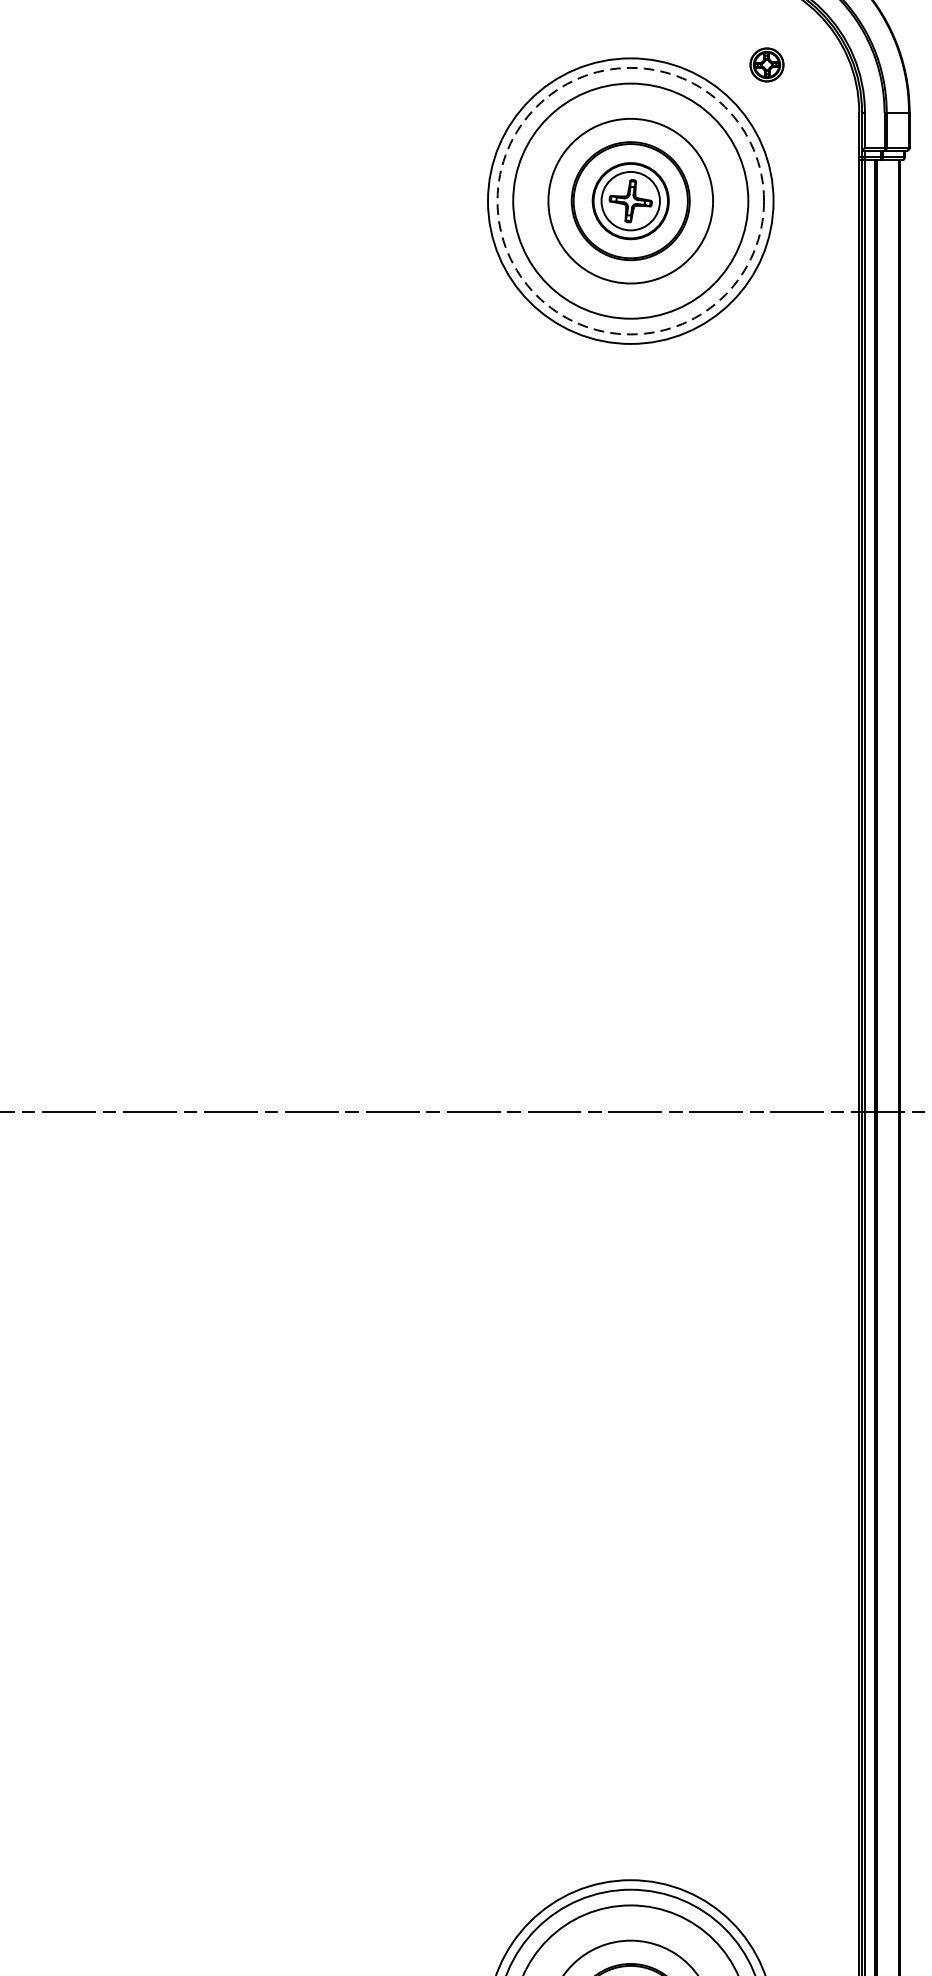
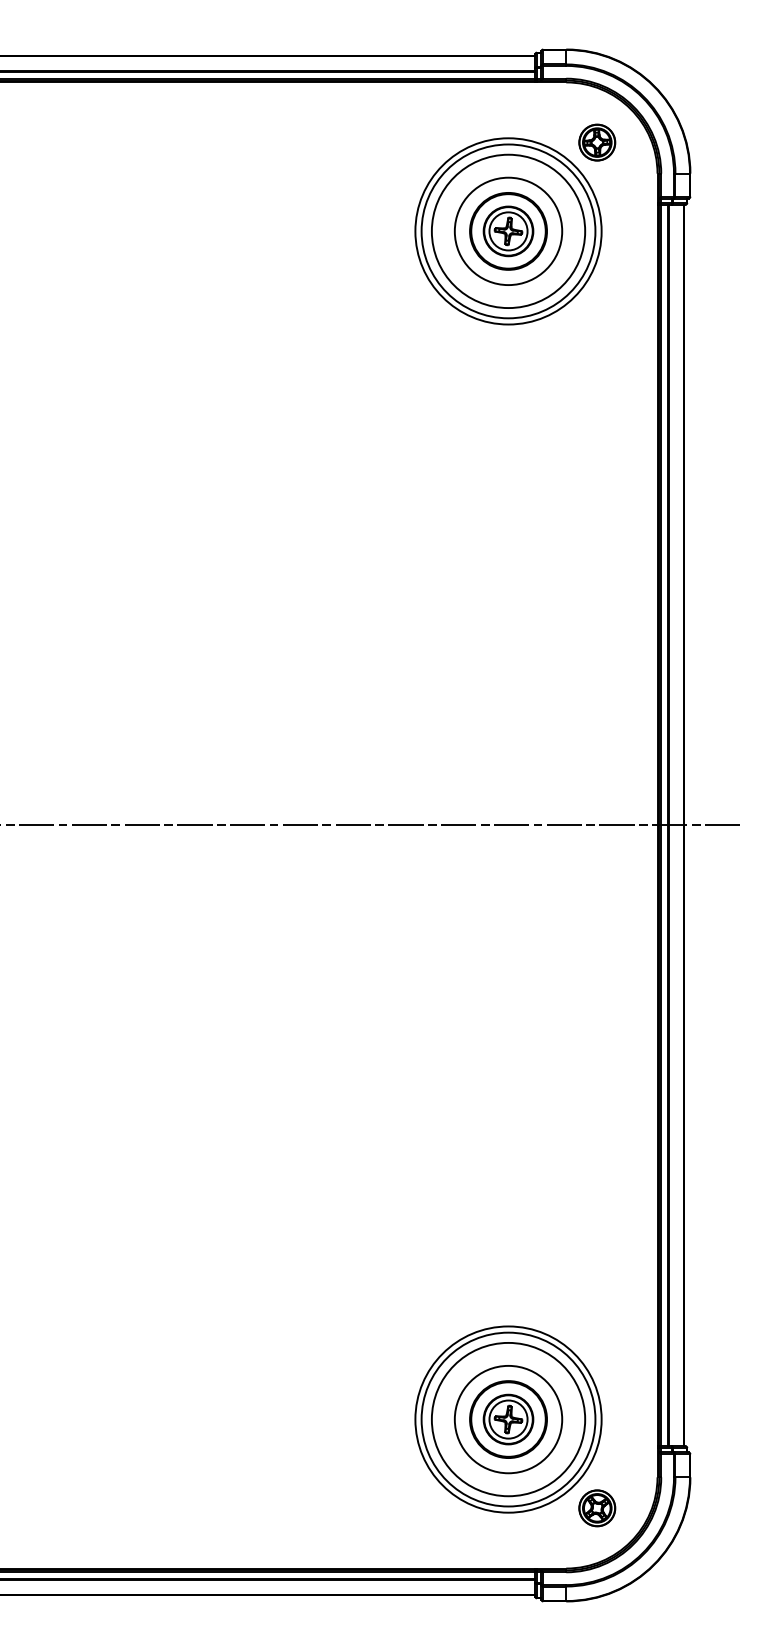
part: (767, 64) -> (597, 142), size x1.67
circle: (630, 201) -> (508, 231), dashed -> solid

